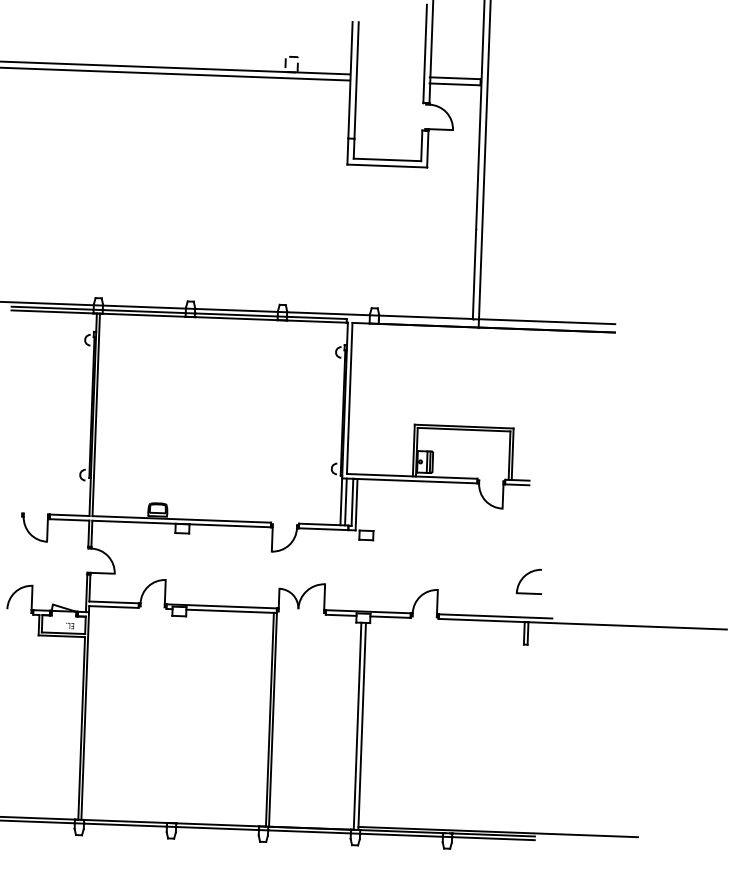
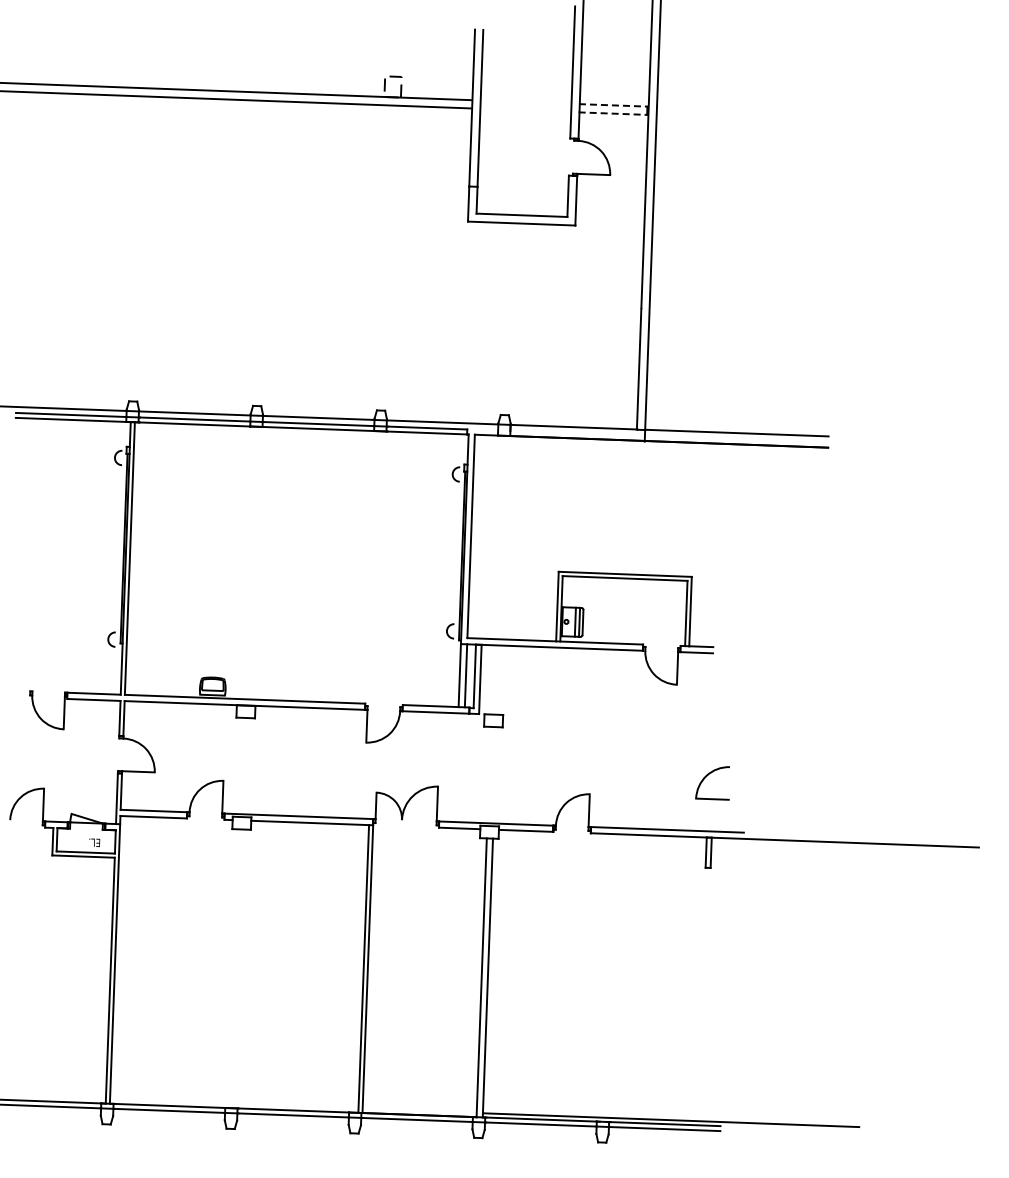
line: (455, 78) -> (613, 105), solid -> dashed
line: (455, 84) -> (613, 113), solid -> dashed

